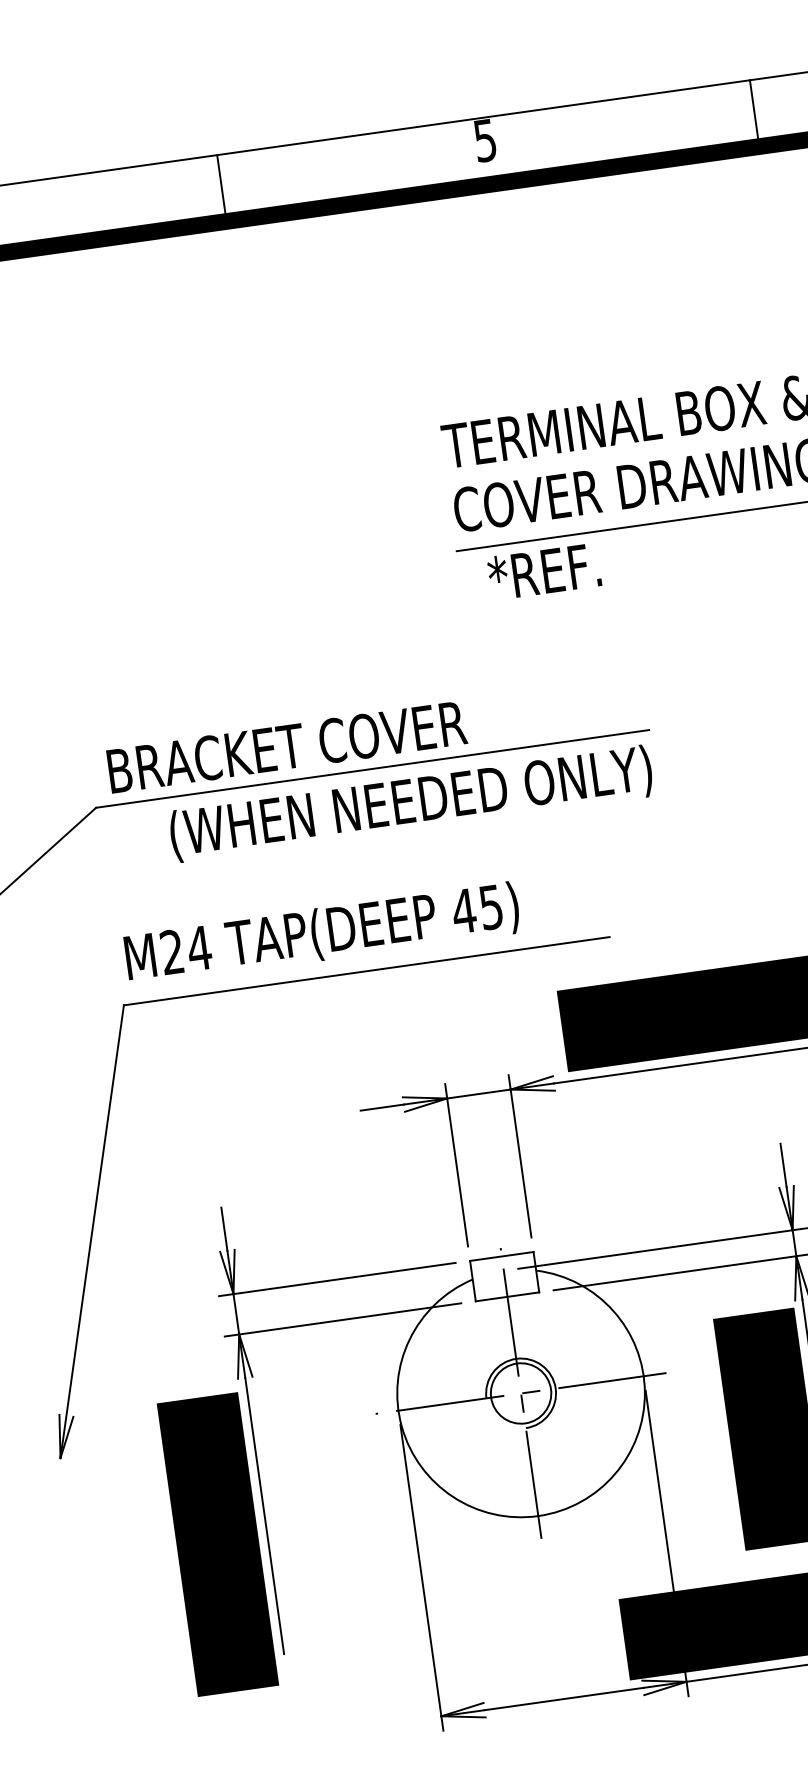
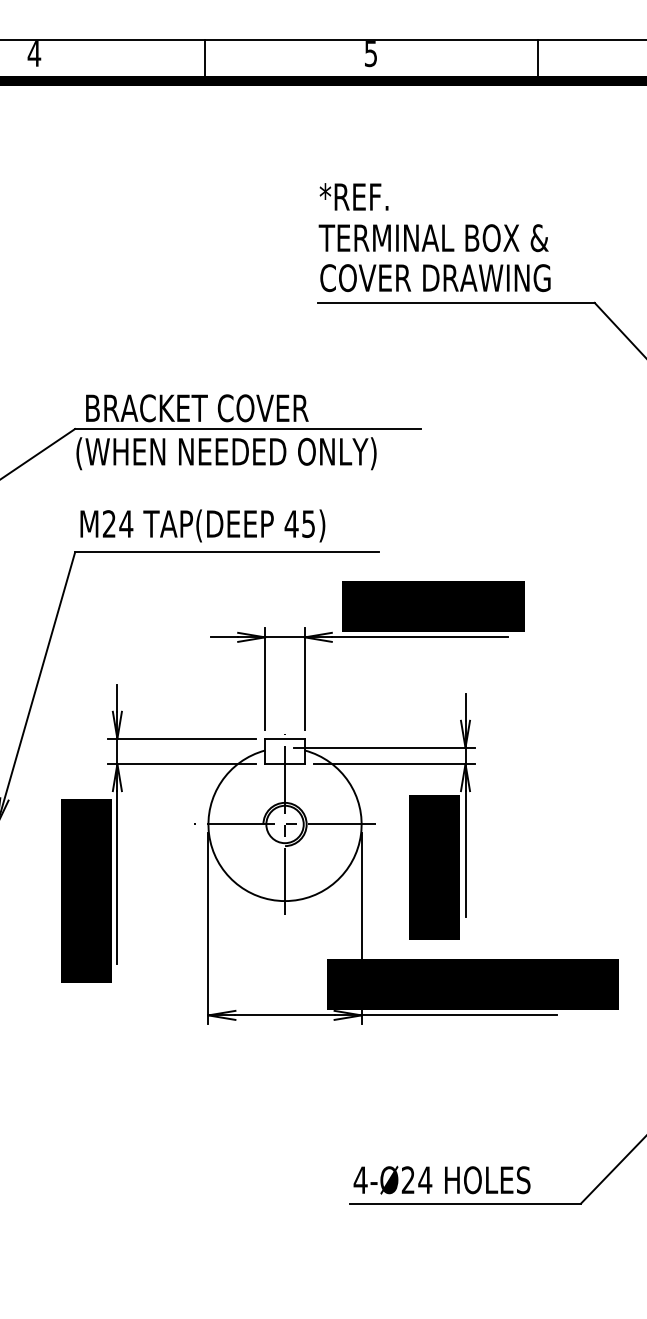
text: (543, 571) -> (353, 196), moved
text: (411, 803) -> (226, 453), moved

